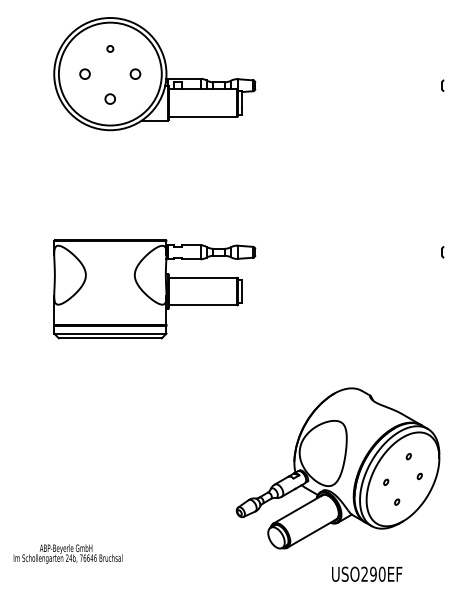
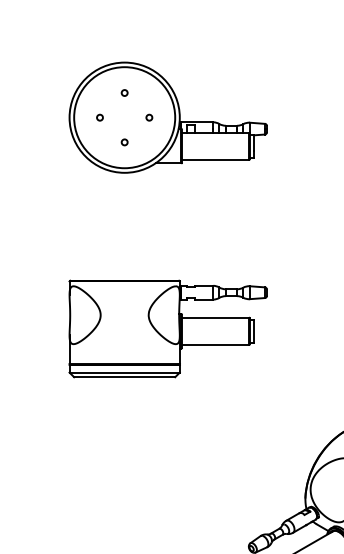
circle: (85, 73) -> (100, 117), size x0.62
circle: (135, 73) -> (149, 117), size x0.62
circle: (110, 99) -> (124, 142), size x0.62

